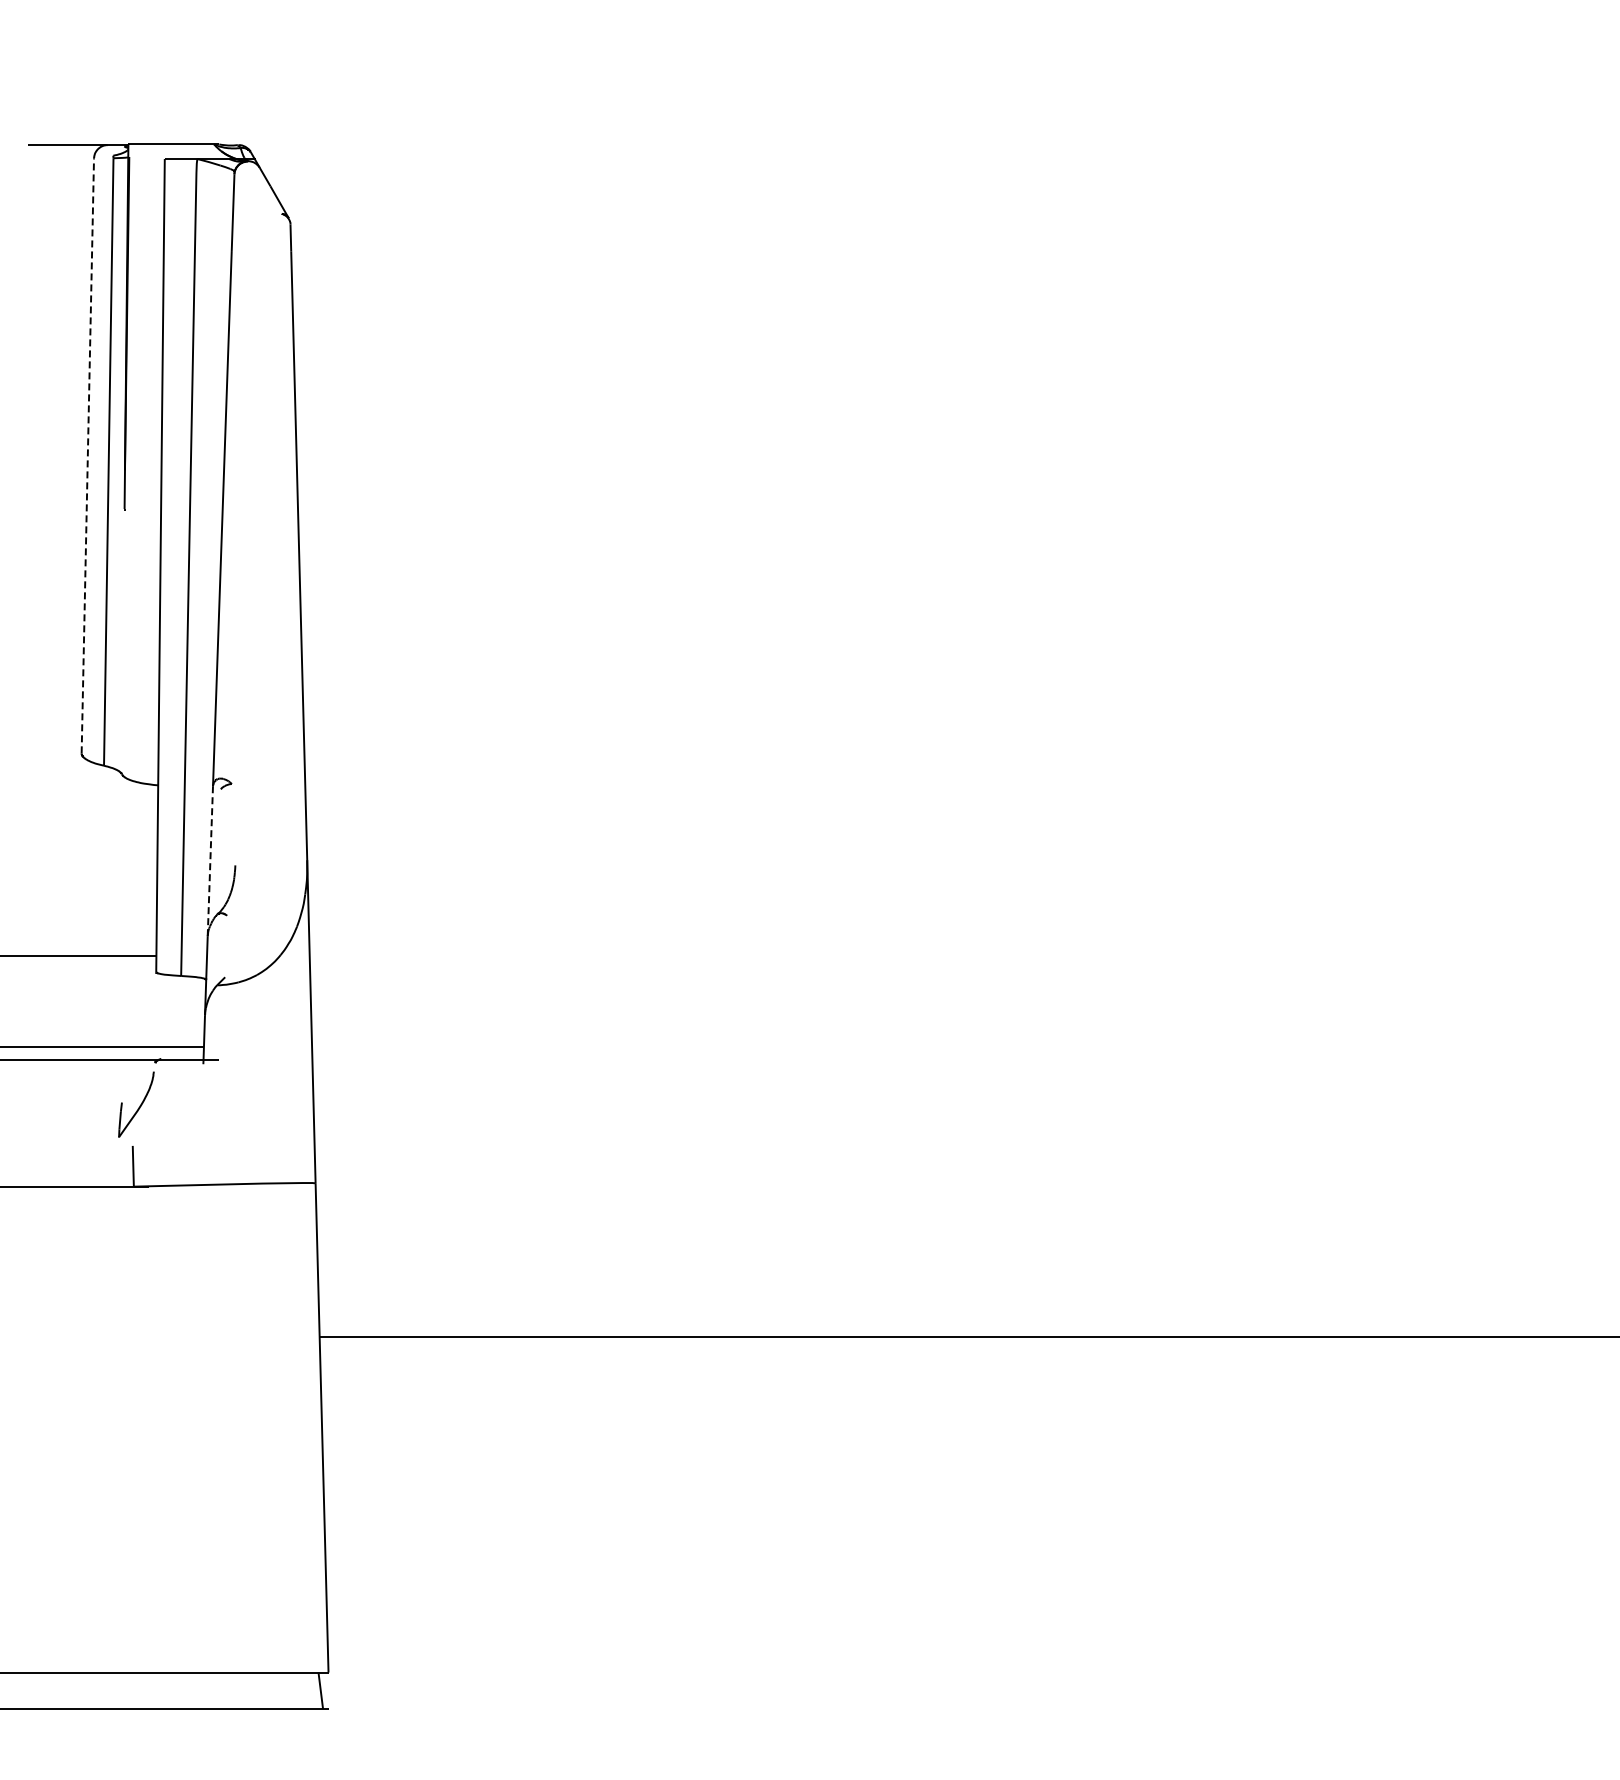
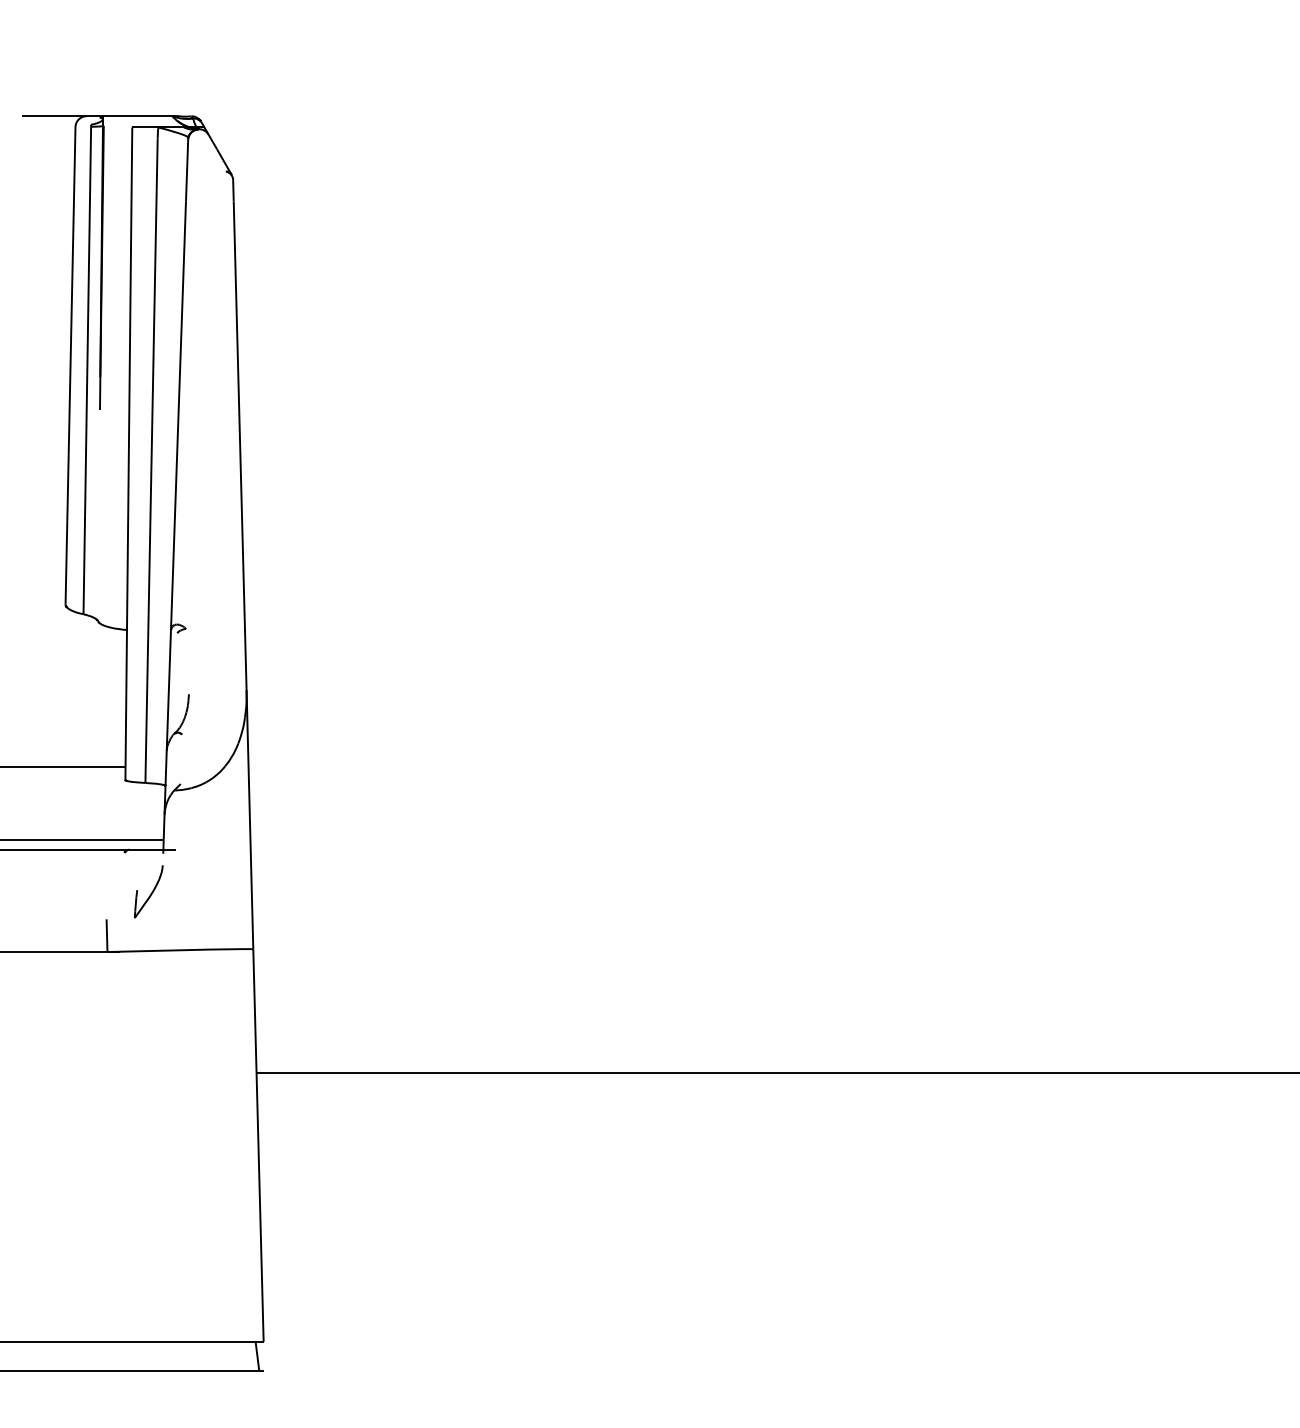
line: (87, 455) -> (70, 365), dashed -> solid
line: (210, 861) -> (168, 691), dashed -> solid
part: (136, 1104) -> (148, 891), moved

